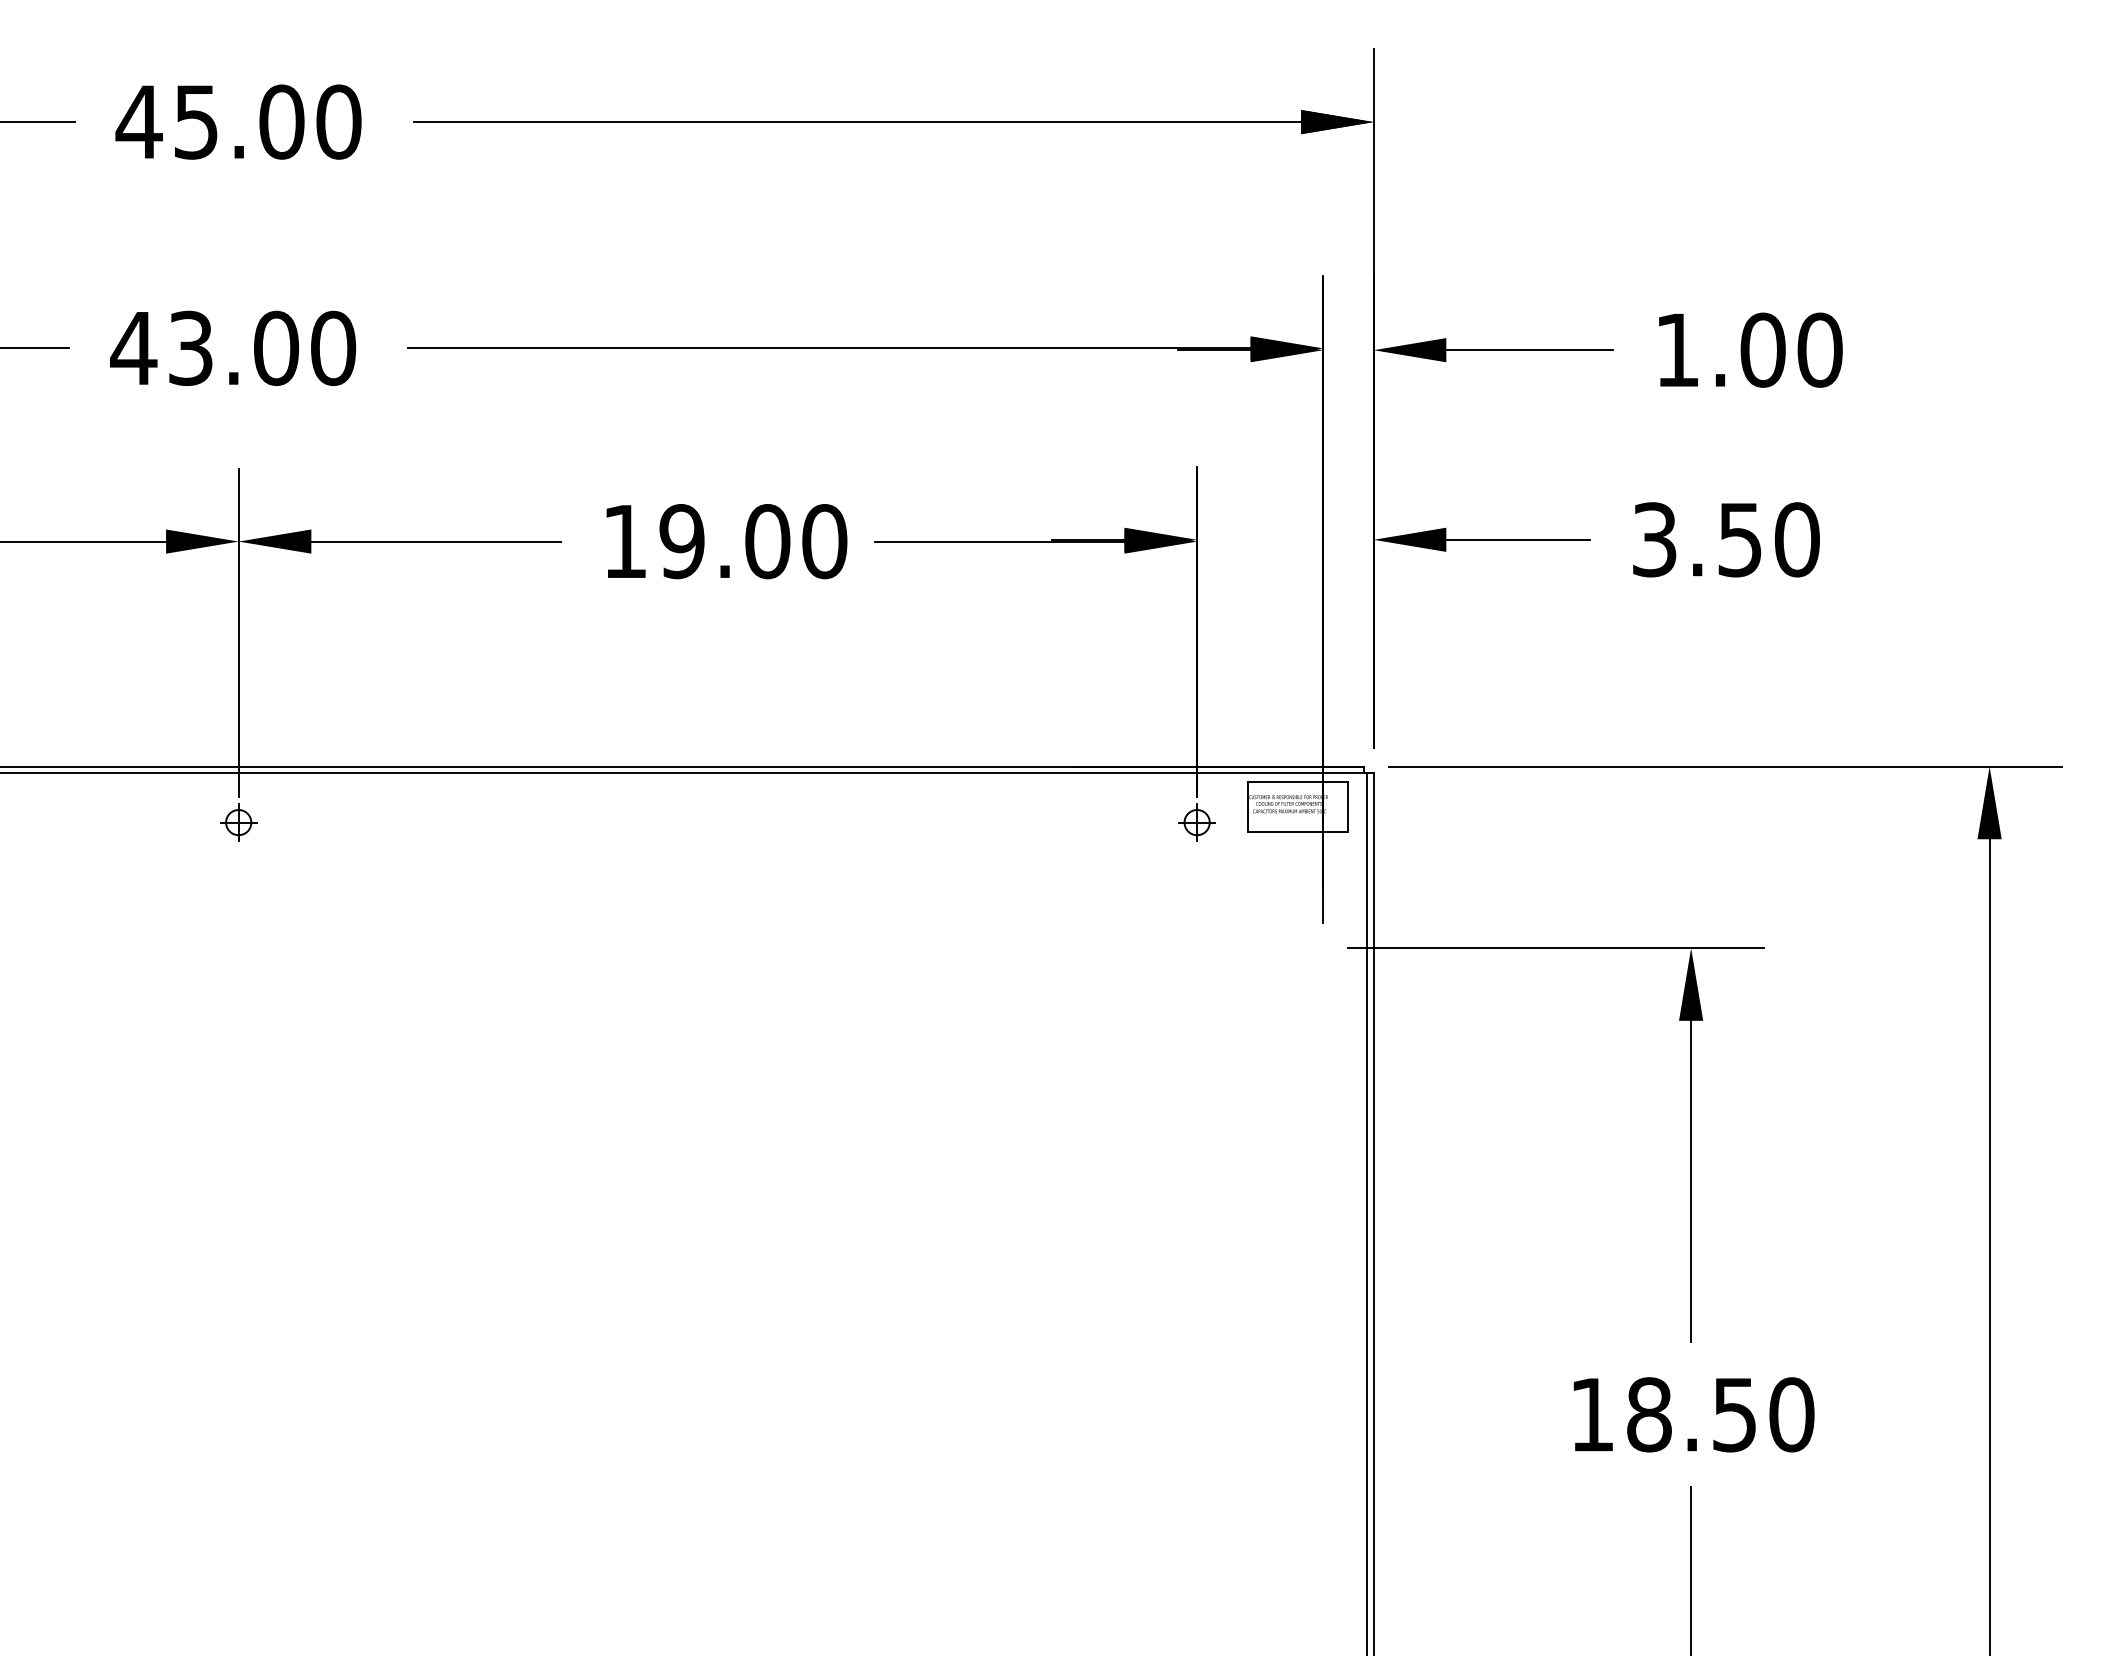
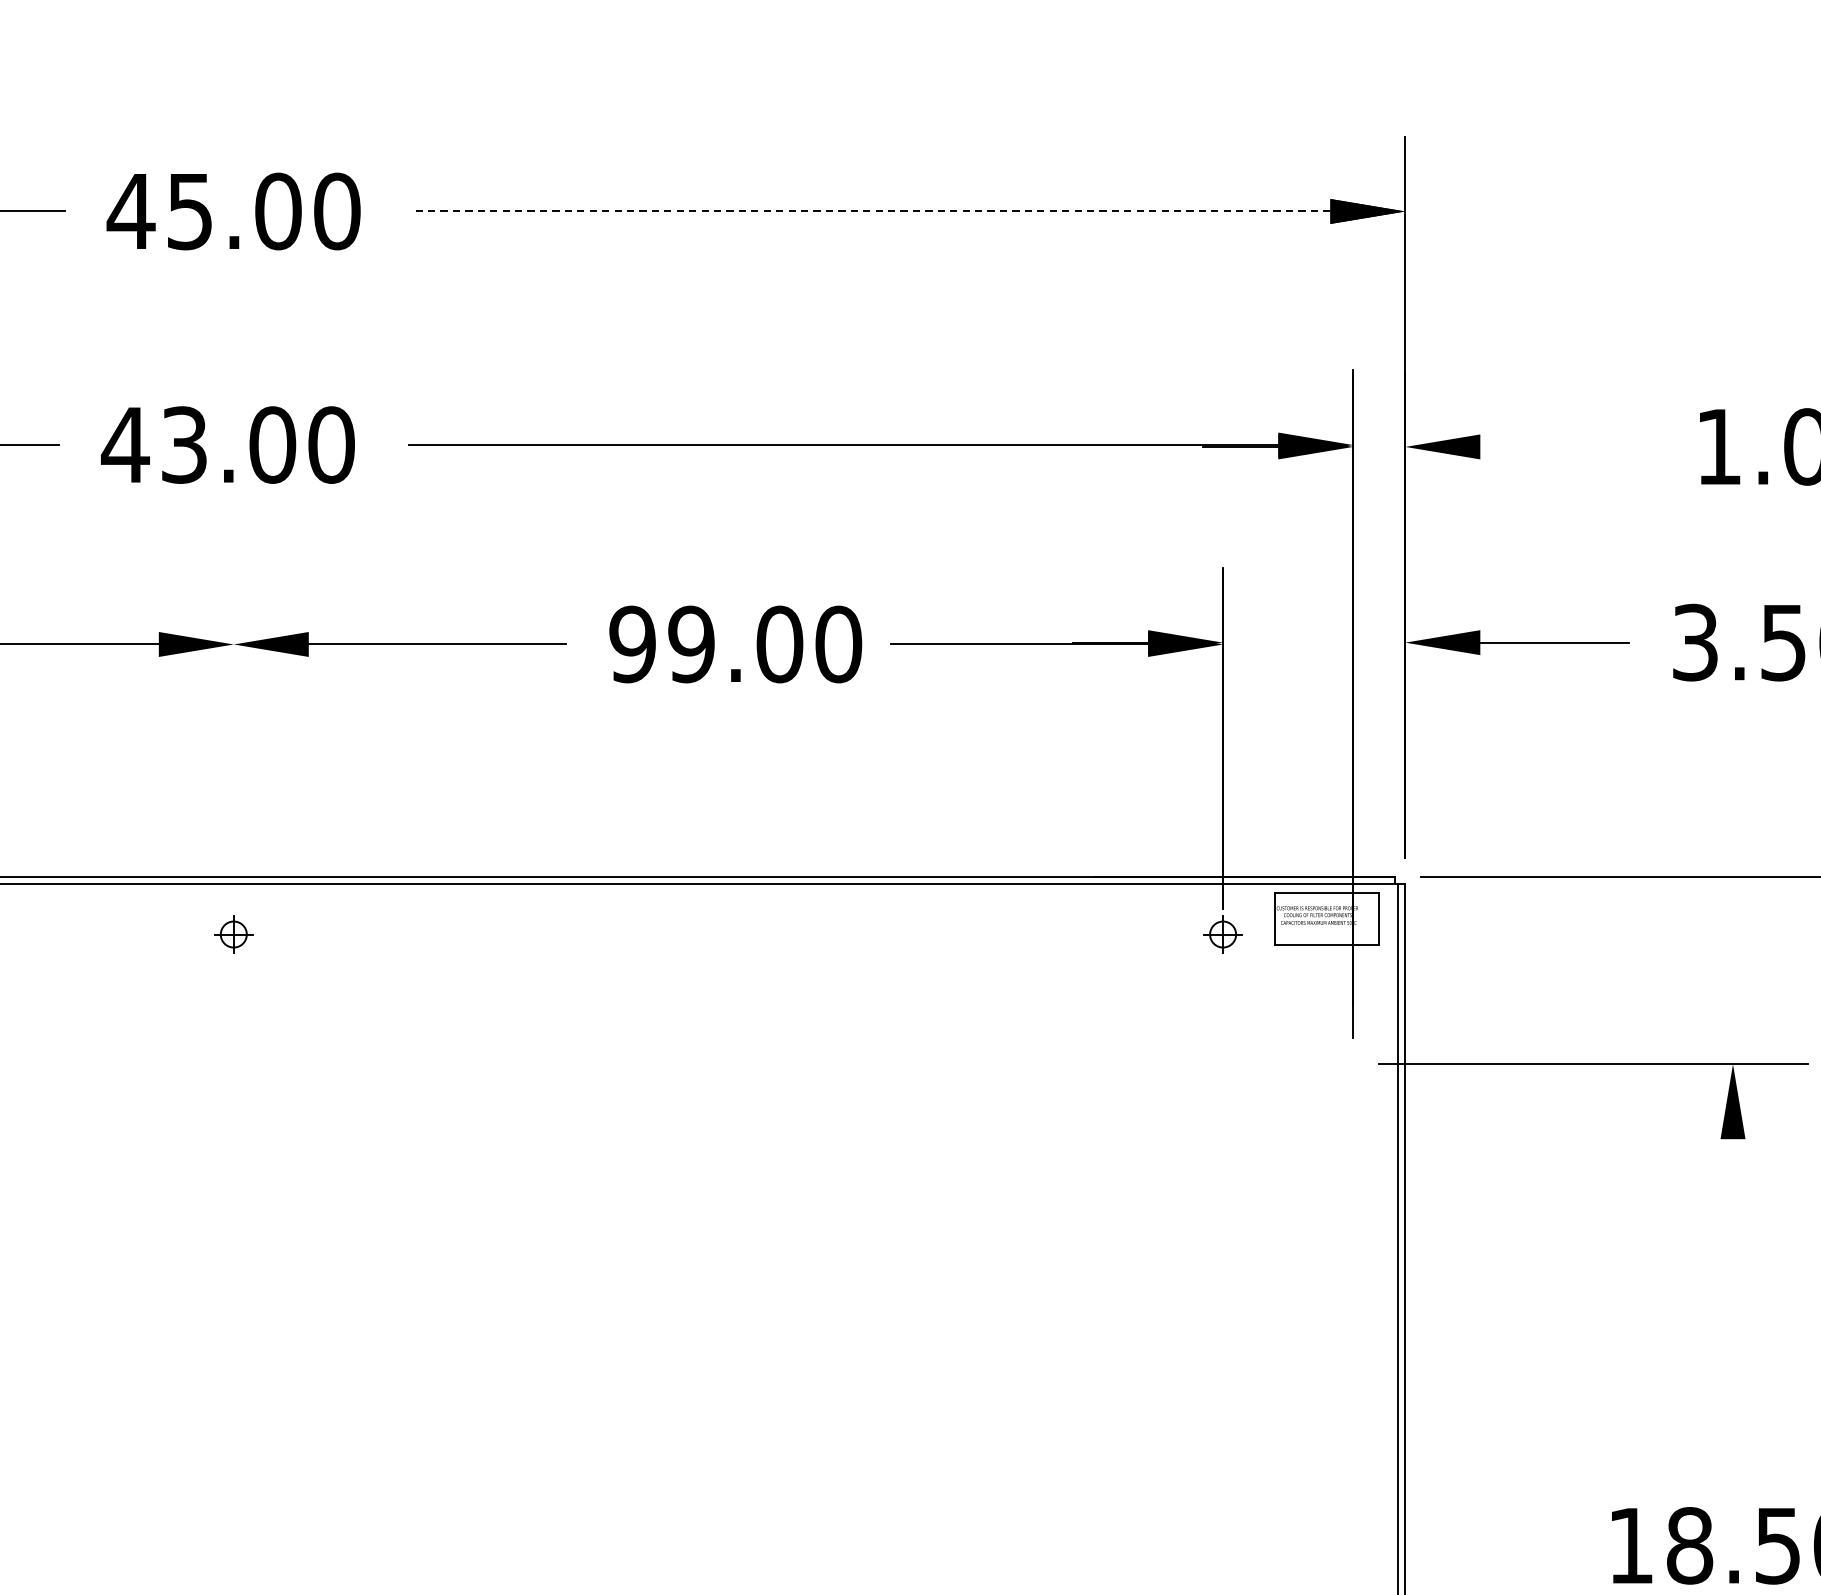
line: (857, 122) -> (872, 211), solid -> dashed
line: (1529, 350) -> (1566, 447), removed
text: (624, 541) -> (632, 644), 19.00 -> 99.00
line: (238, 632) -> (233, 738), removed
line: (1691, 1181) -> (1733, 1305), removed

